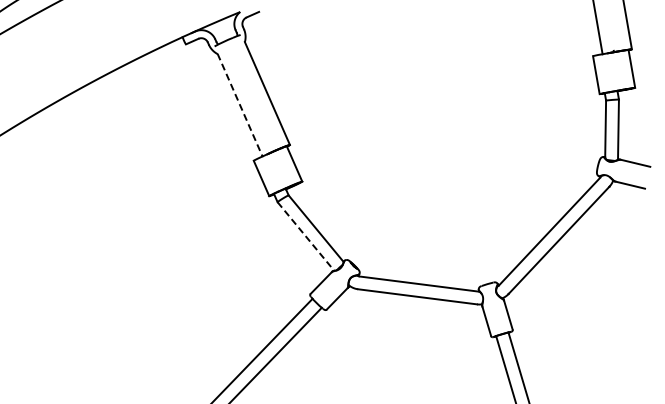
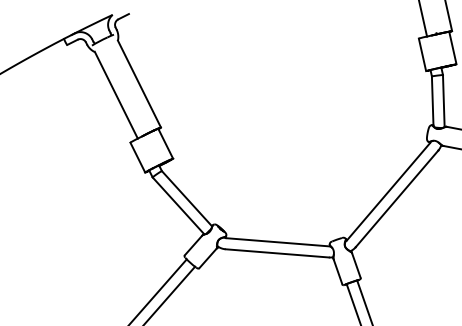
line: (240, 105) -> (116, 95), dashed -> solid
line: (306, 236) -> (178, 205), dashed -> solid

